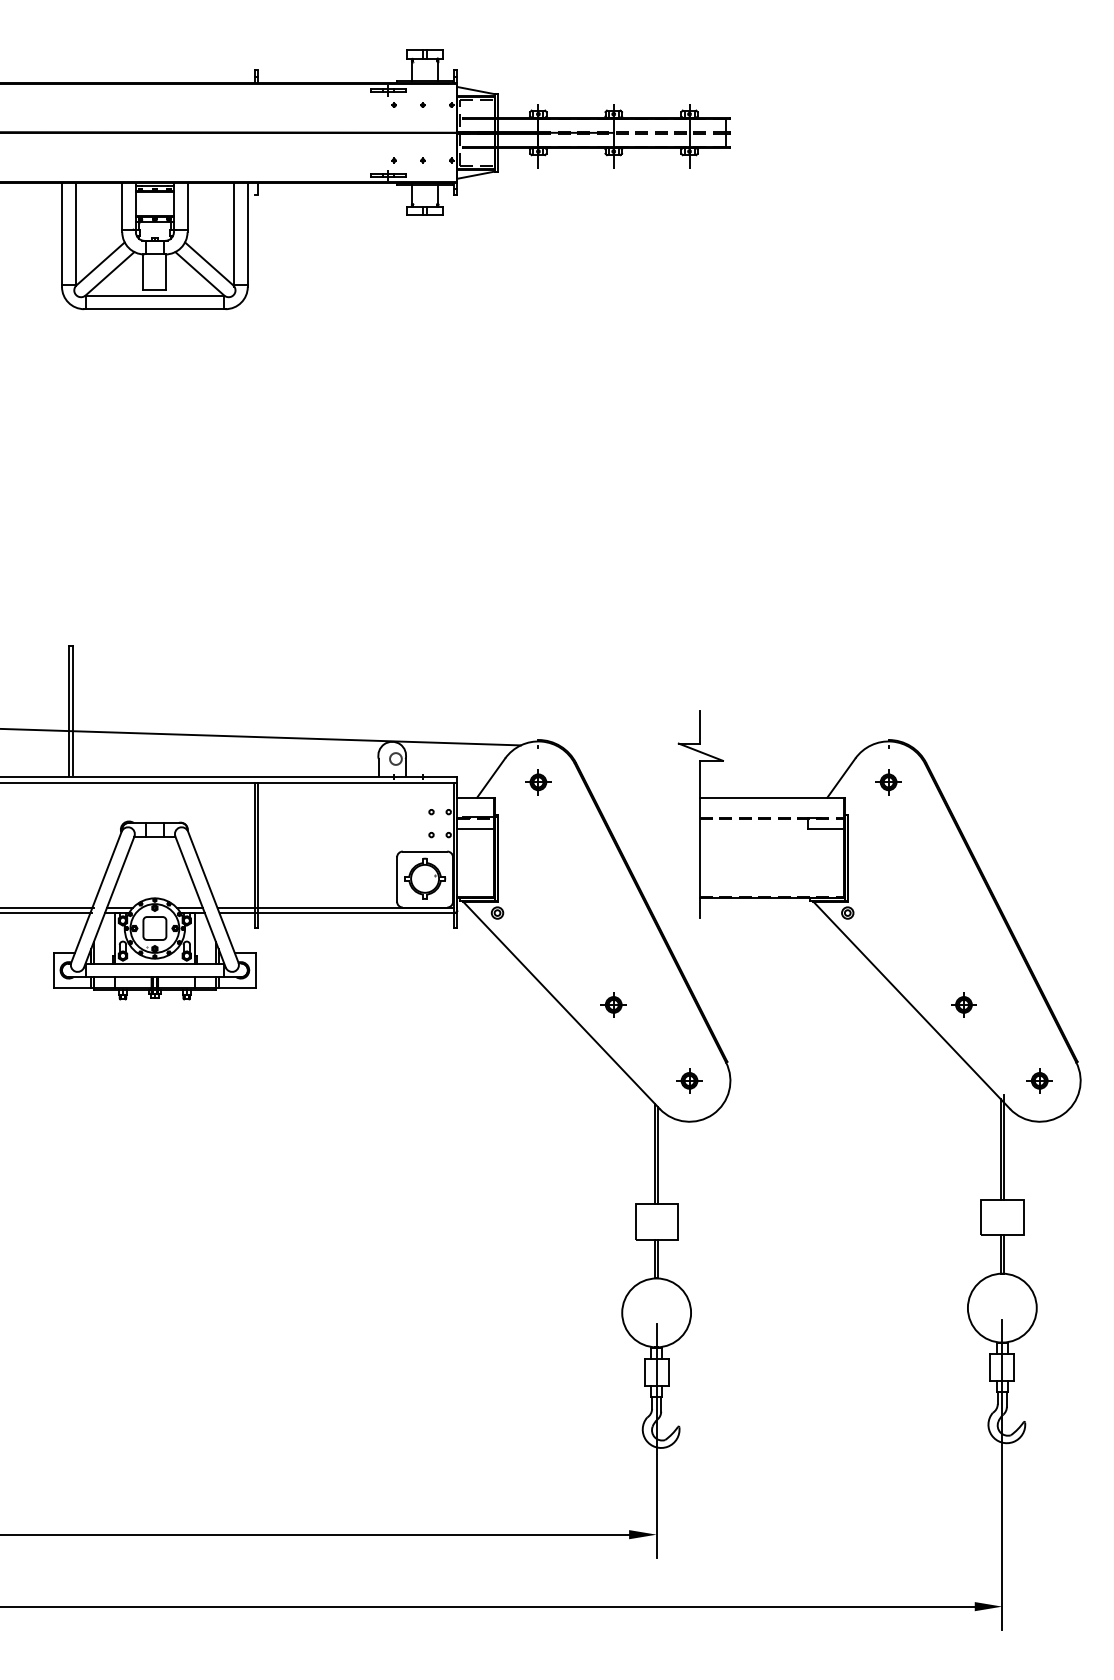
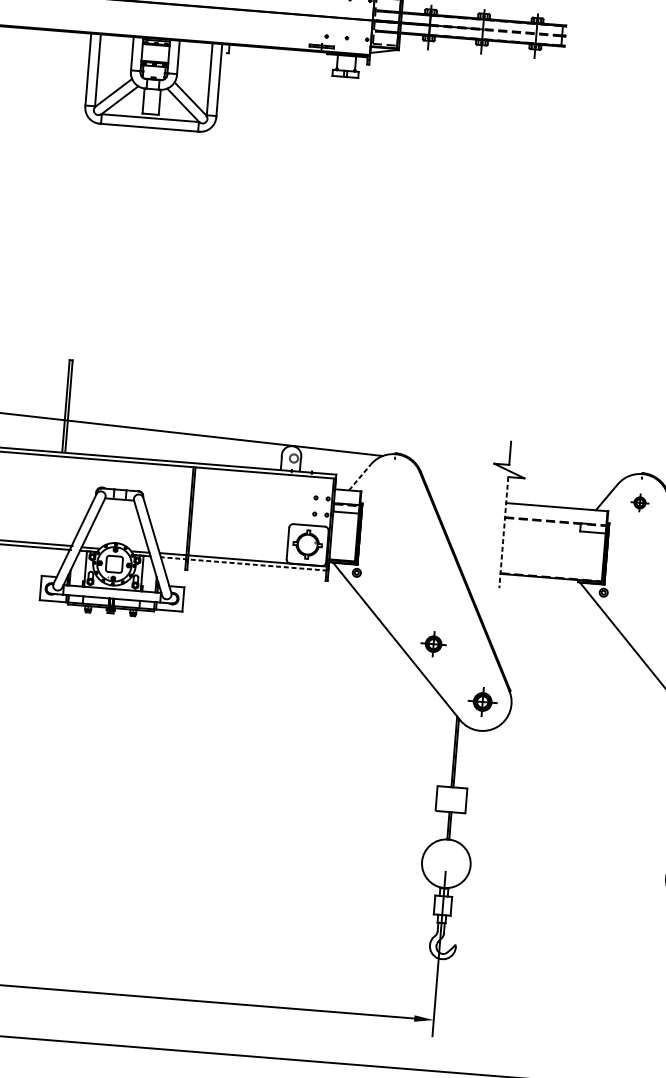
line: (491, 777) -> (360, 476), solid -> dashed
part: (538, 782) -> (393, 483), removed
line: (700, 839) -> (504, 532), solid -> dashed
line: (337, 913) -> (244, 564), solid -> dashed
part: (613, 1004) -> (433, 643), size x1.4
part: (689, 1080) -> (482, 701), size x1.6

